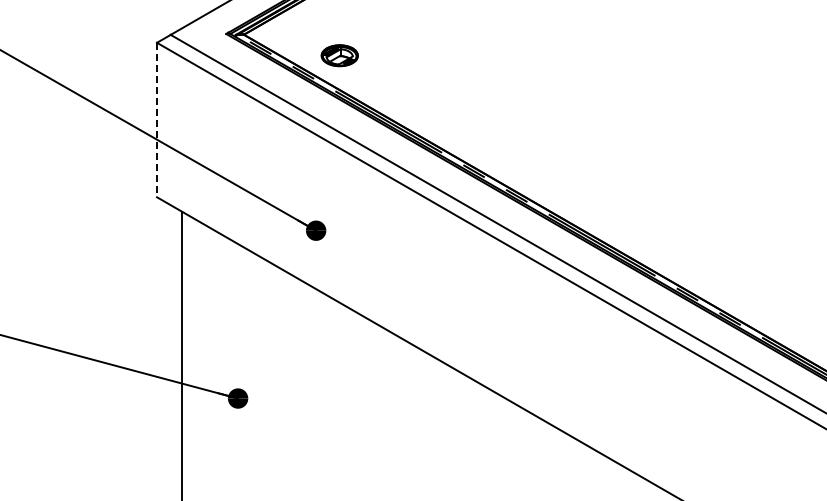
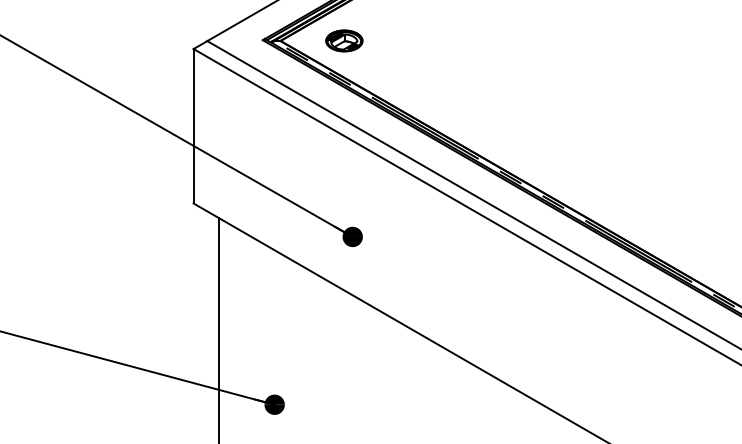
part: (339, 55) -> (344, 40), moved
line: (157, 120) -> (194, 126), dashed -> solid

